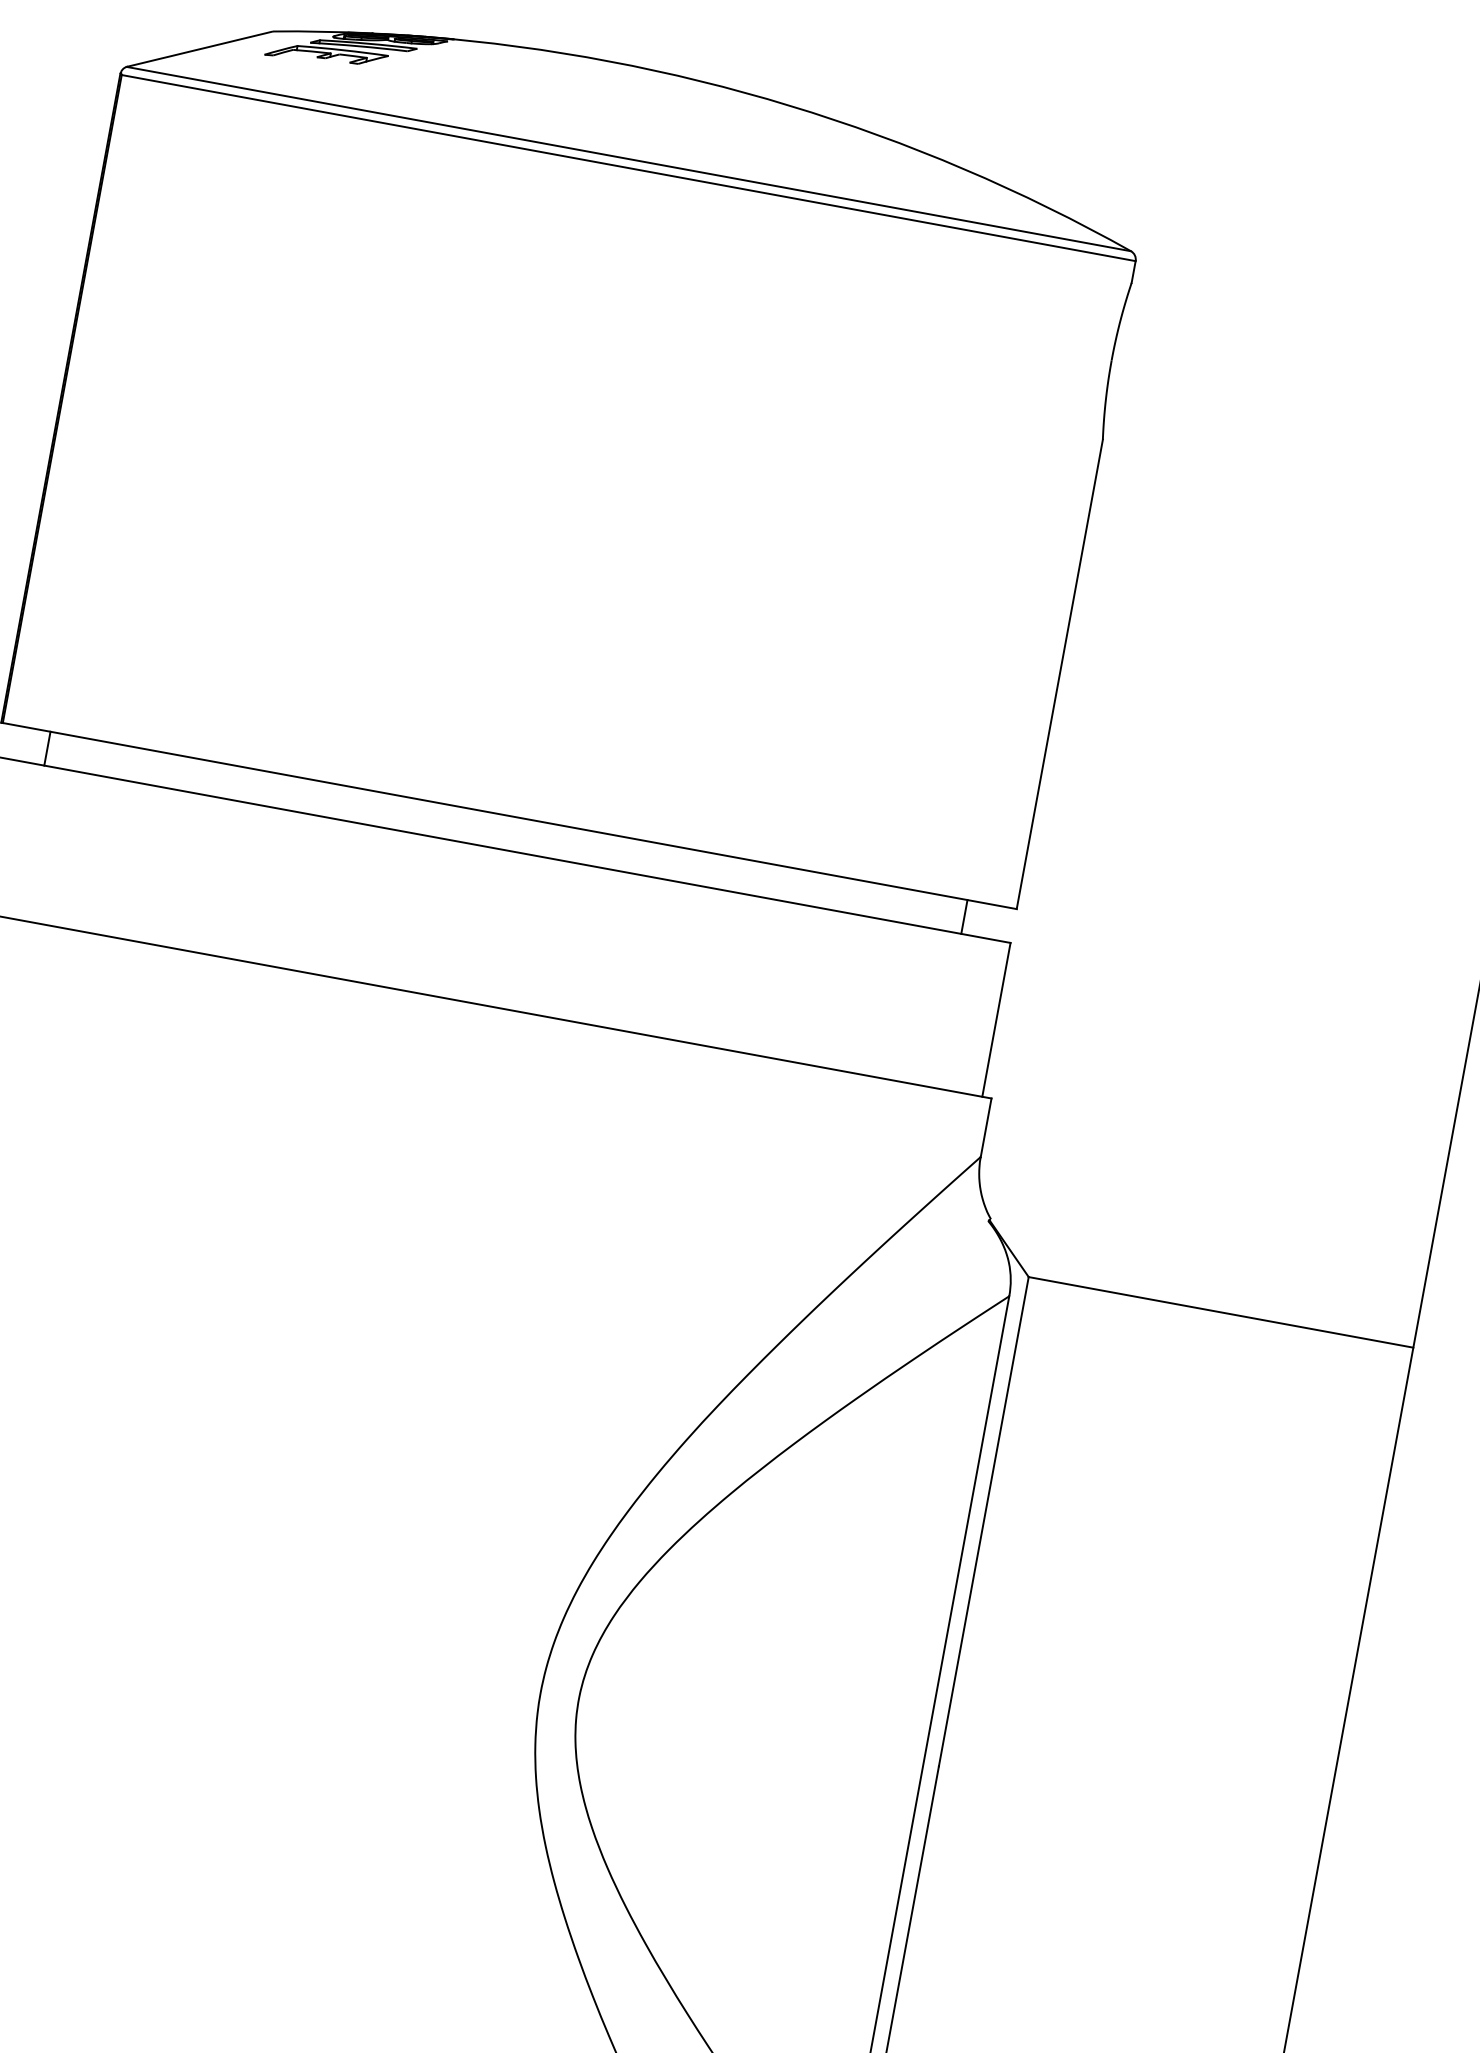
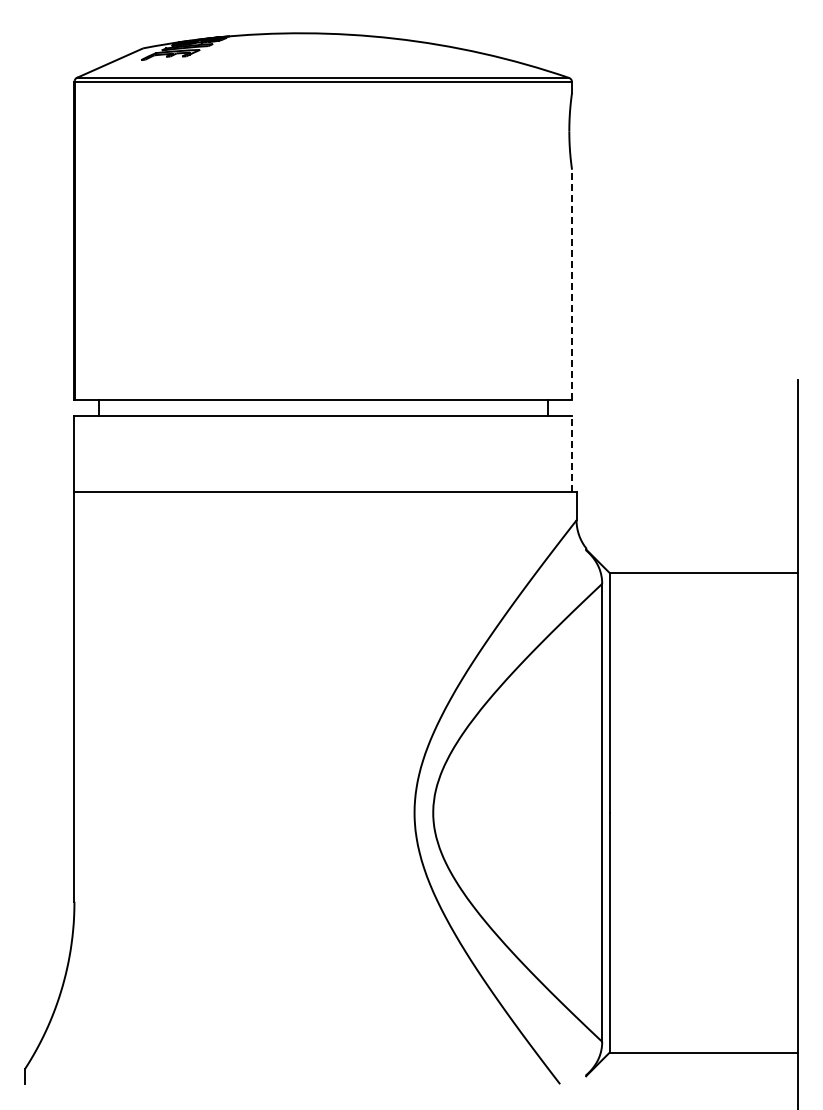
line: (1060, 674) -> (572, 284), solid -> dashed
line: (997, 1019) -> (572, 453), solid -> dashed

